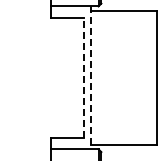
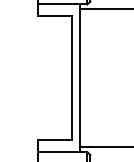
line: (83, 77) -> (71, 77), dashed -> solid
line: (91, 78) -> (80, 79), dashed -> solid

